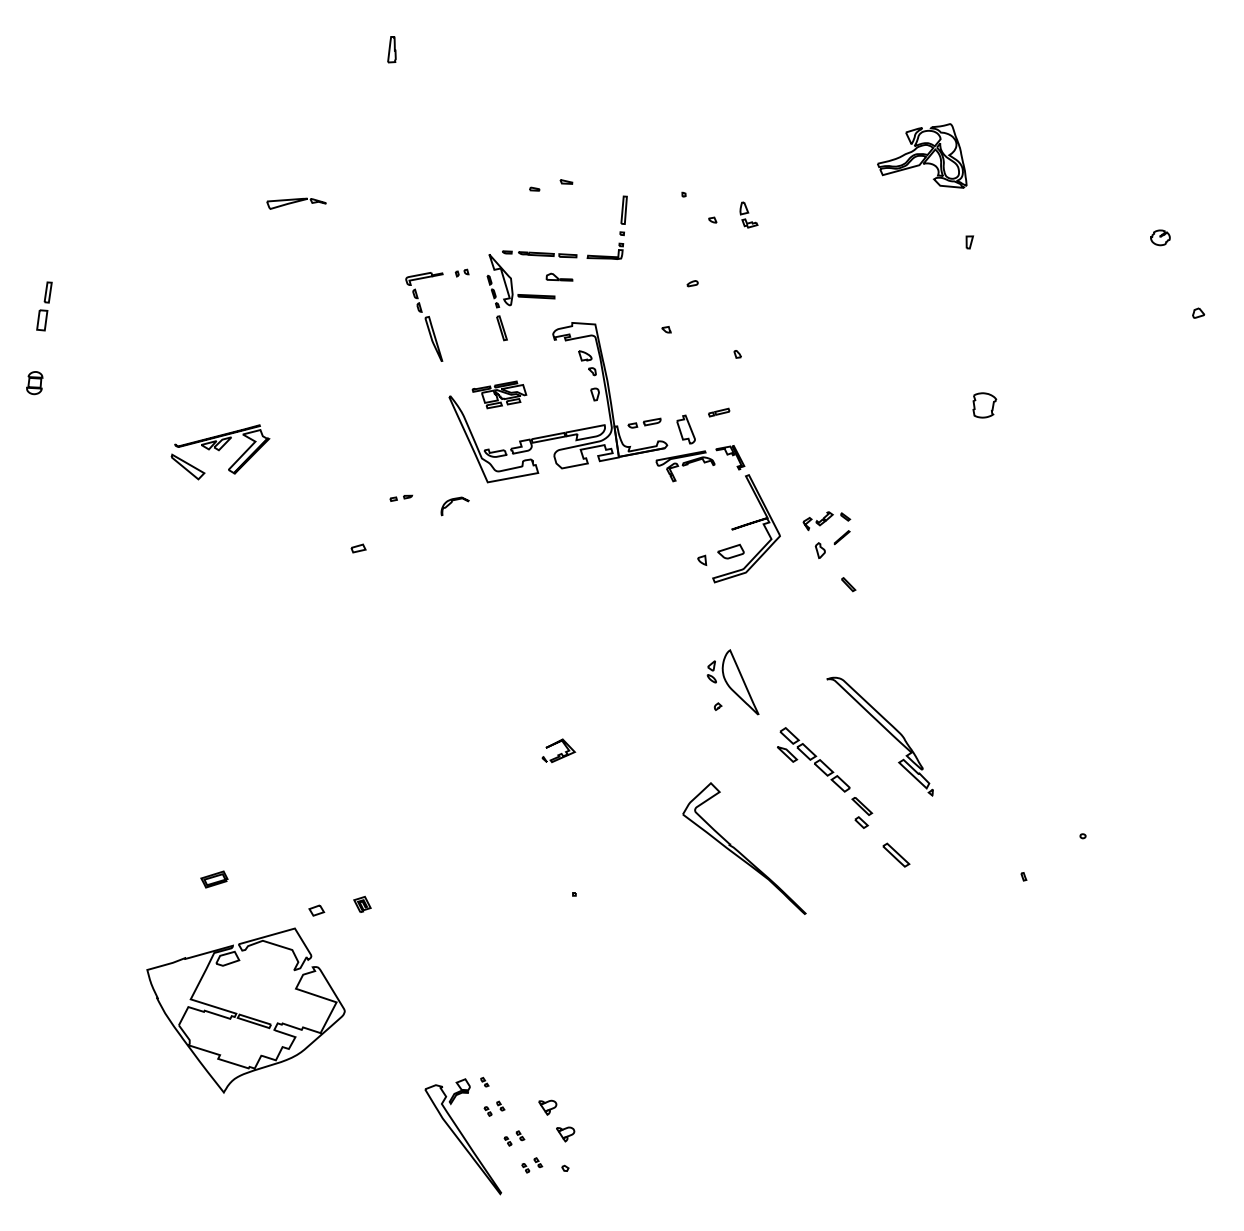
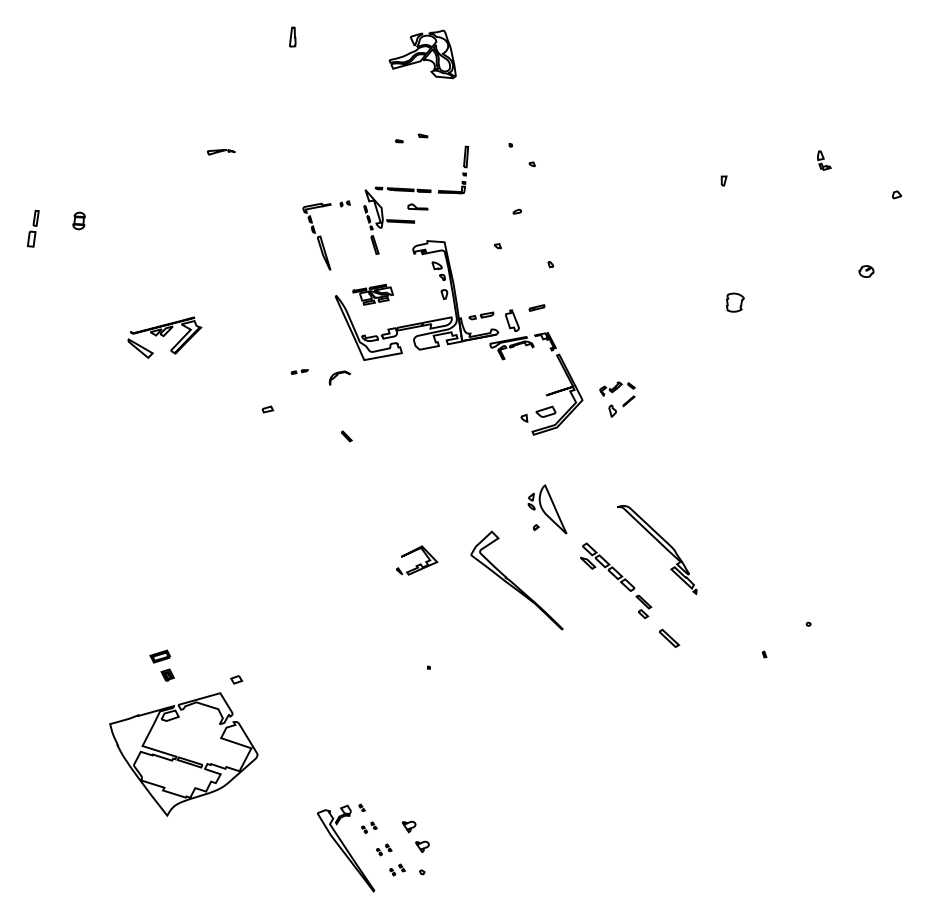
part: (922, 156) -> (422, 54), moved
part: (295, 204) -> (220, 152), size x0.62
part: (749, 214) -> (824, 160), moved
part: (1160, 237) -> (866, 271), moved
part: (1197, 312) -> (896, 194), moved
part: (33, 382) -> (78, 220), moved
part: (848, 584) -> (346, 436), moved
part: (559, 750) -> (417, 560), size x1.67
part: (743, 848) -> (516, 580), moved
part: (362, 903) -> (167, 674), moved

